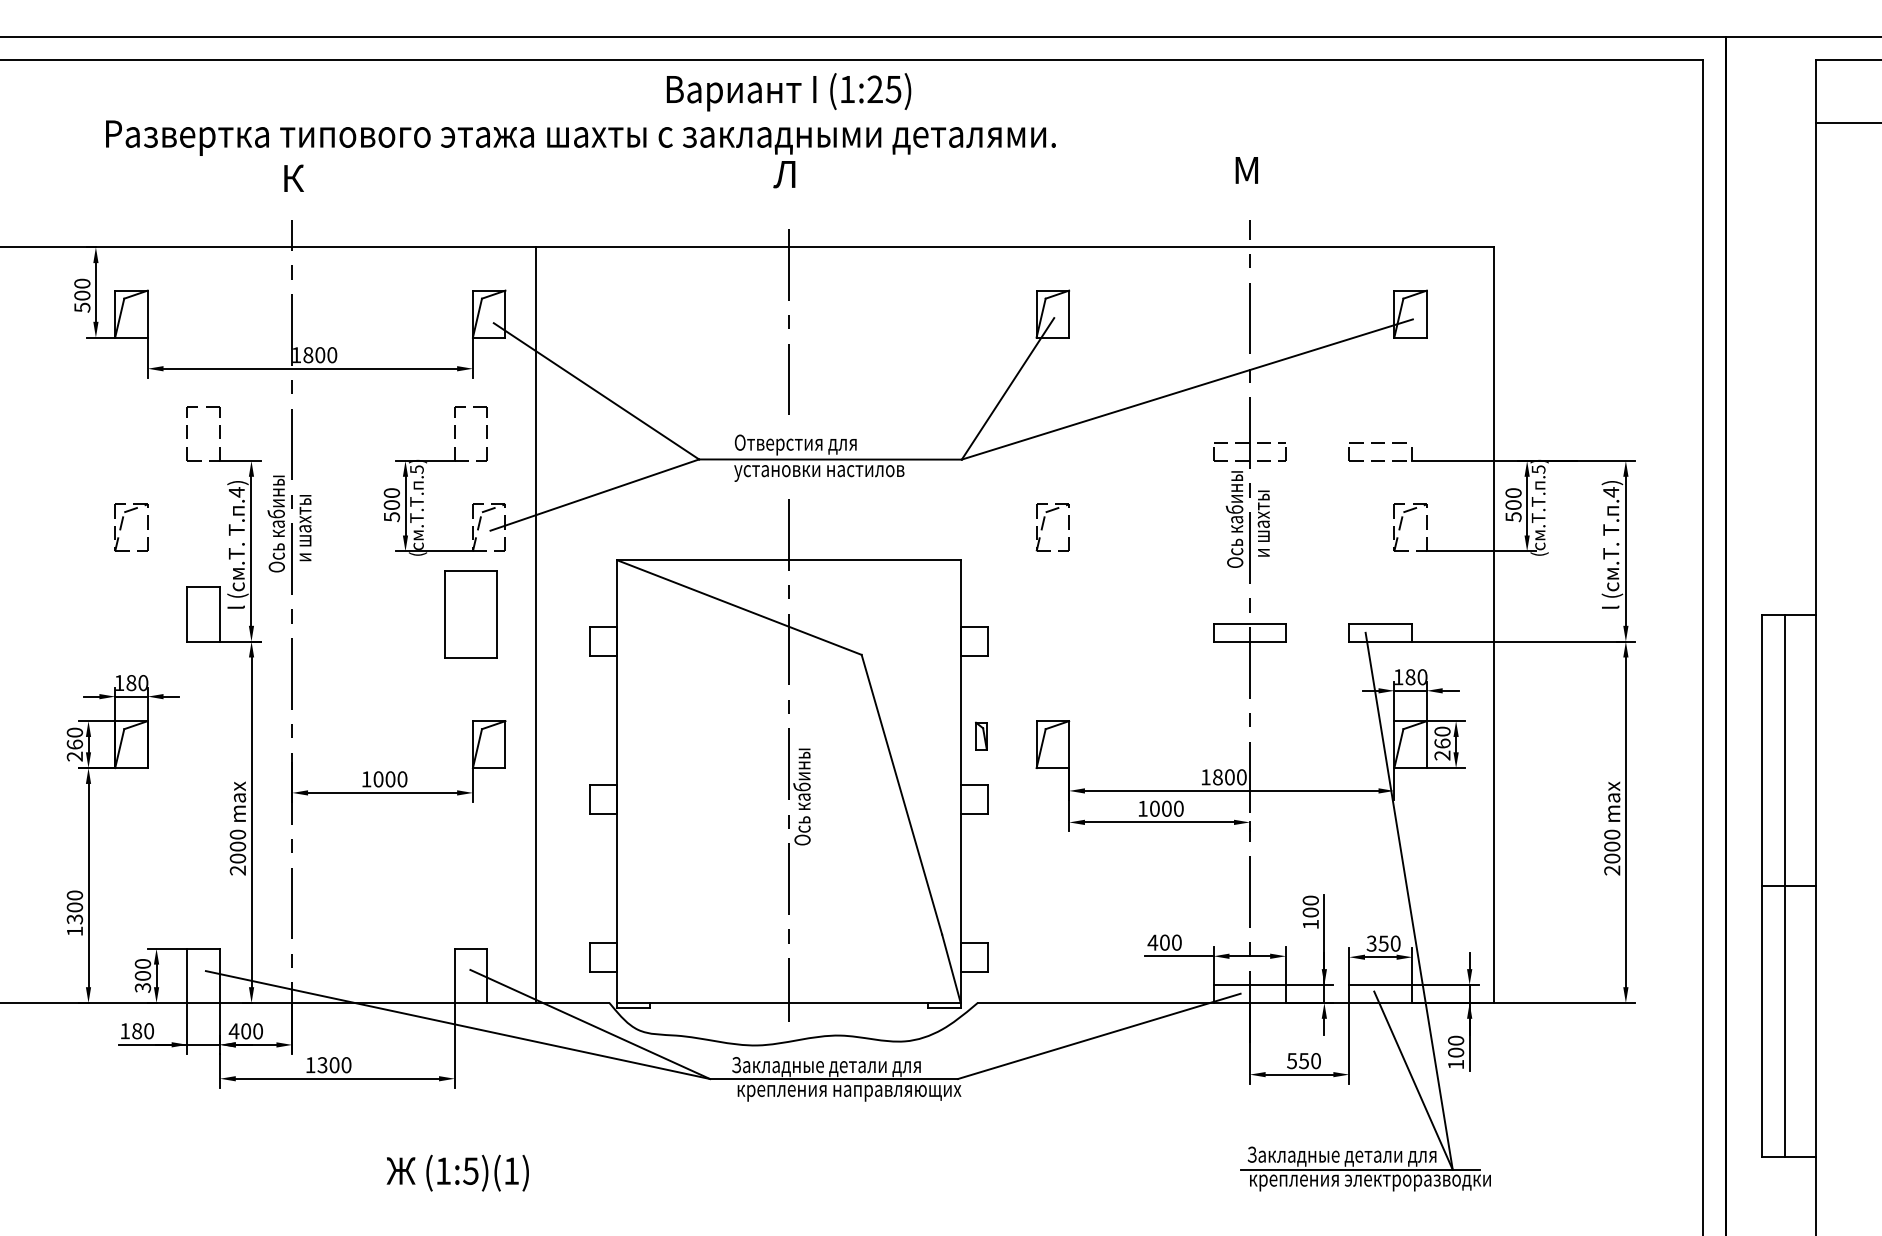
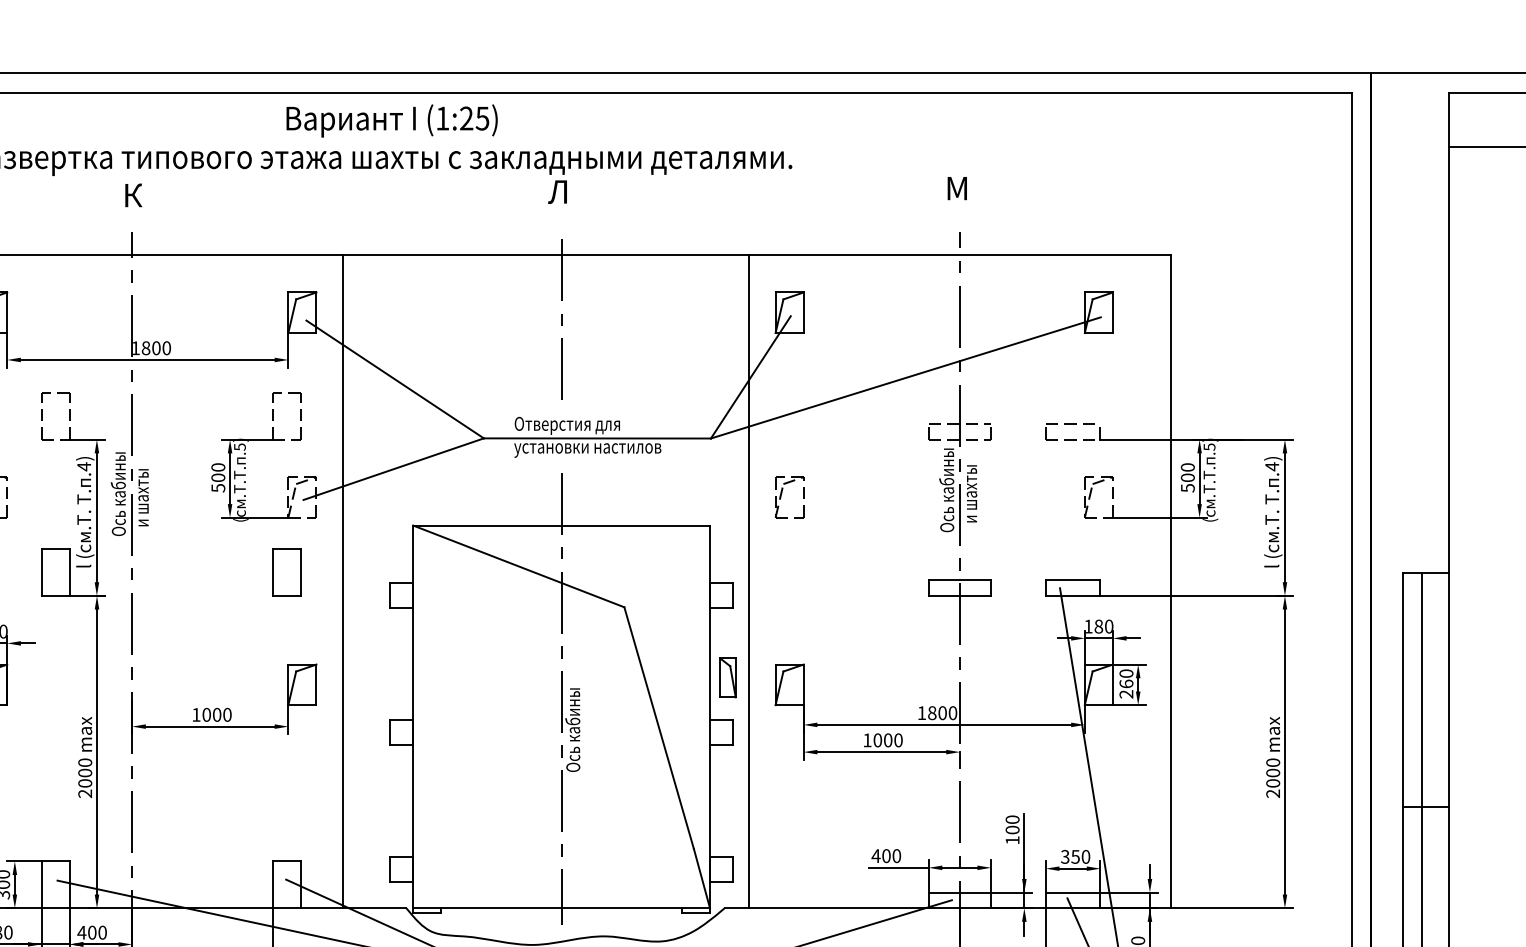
text: (788, 92) -> (391, 121), moved
part: (470, 614) -> (286, 572), size x0.62
line: (1005, 624) -> (748, 581), added
part: (981, 735) -> (727, 676), size x1.67

